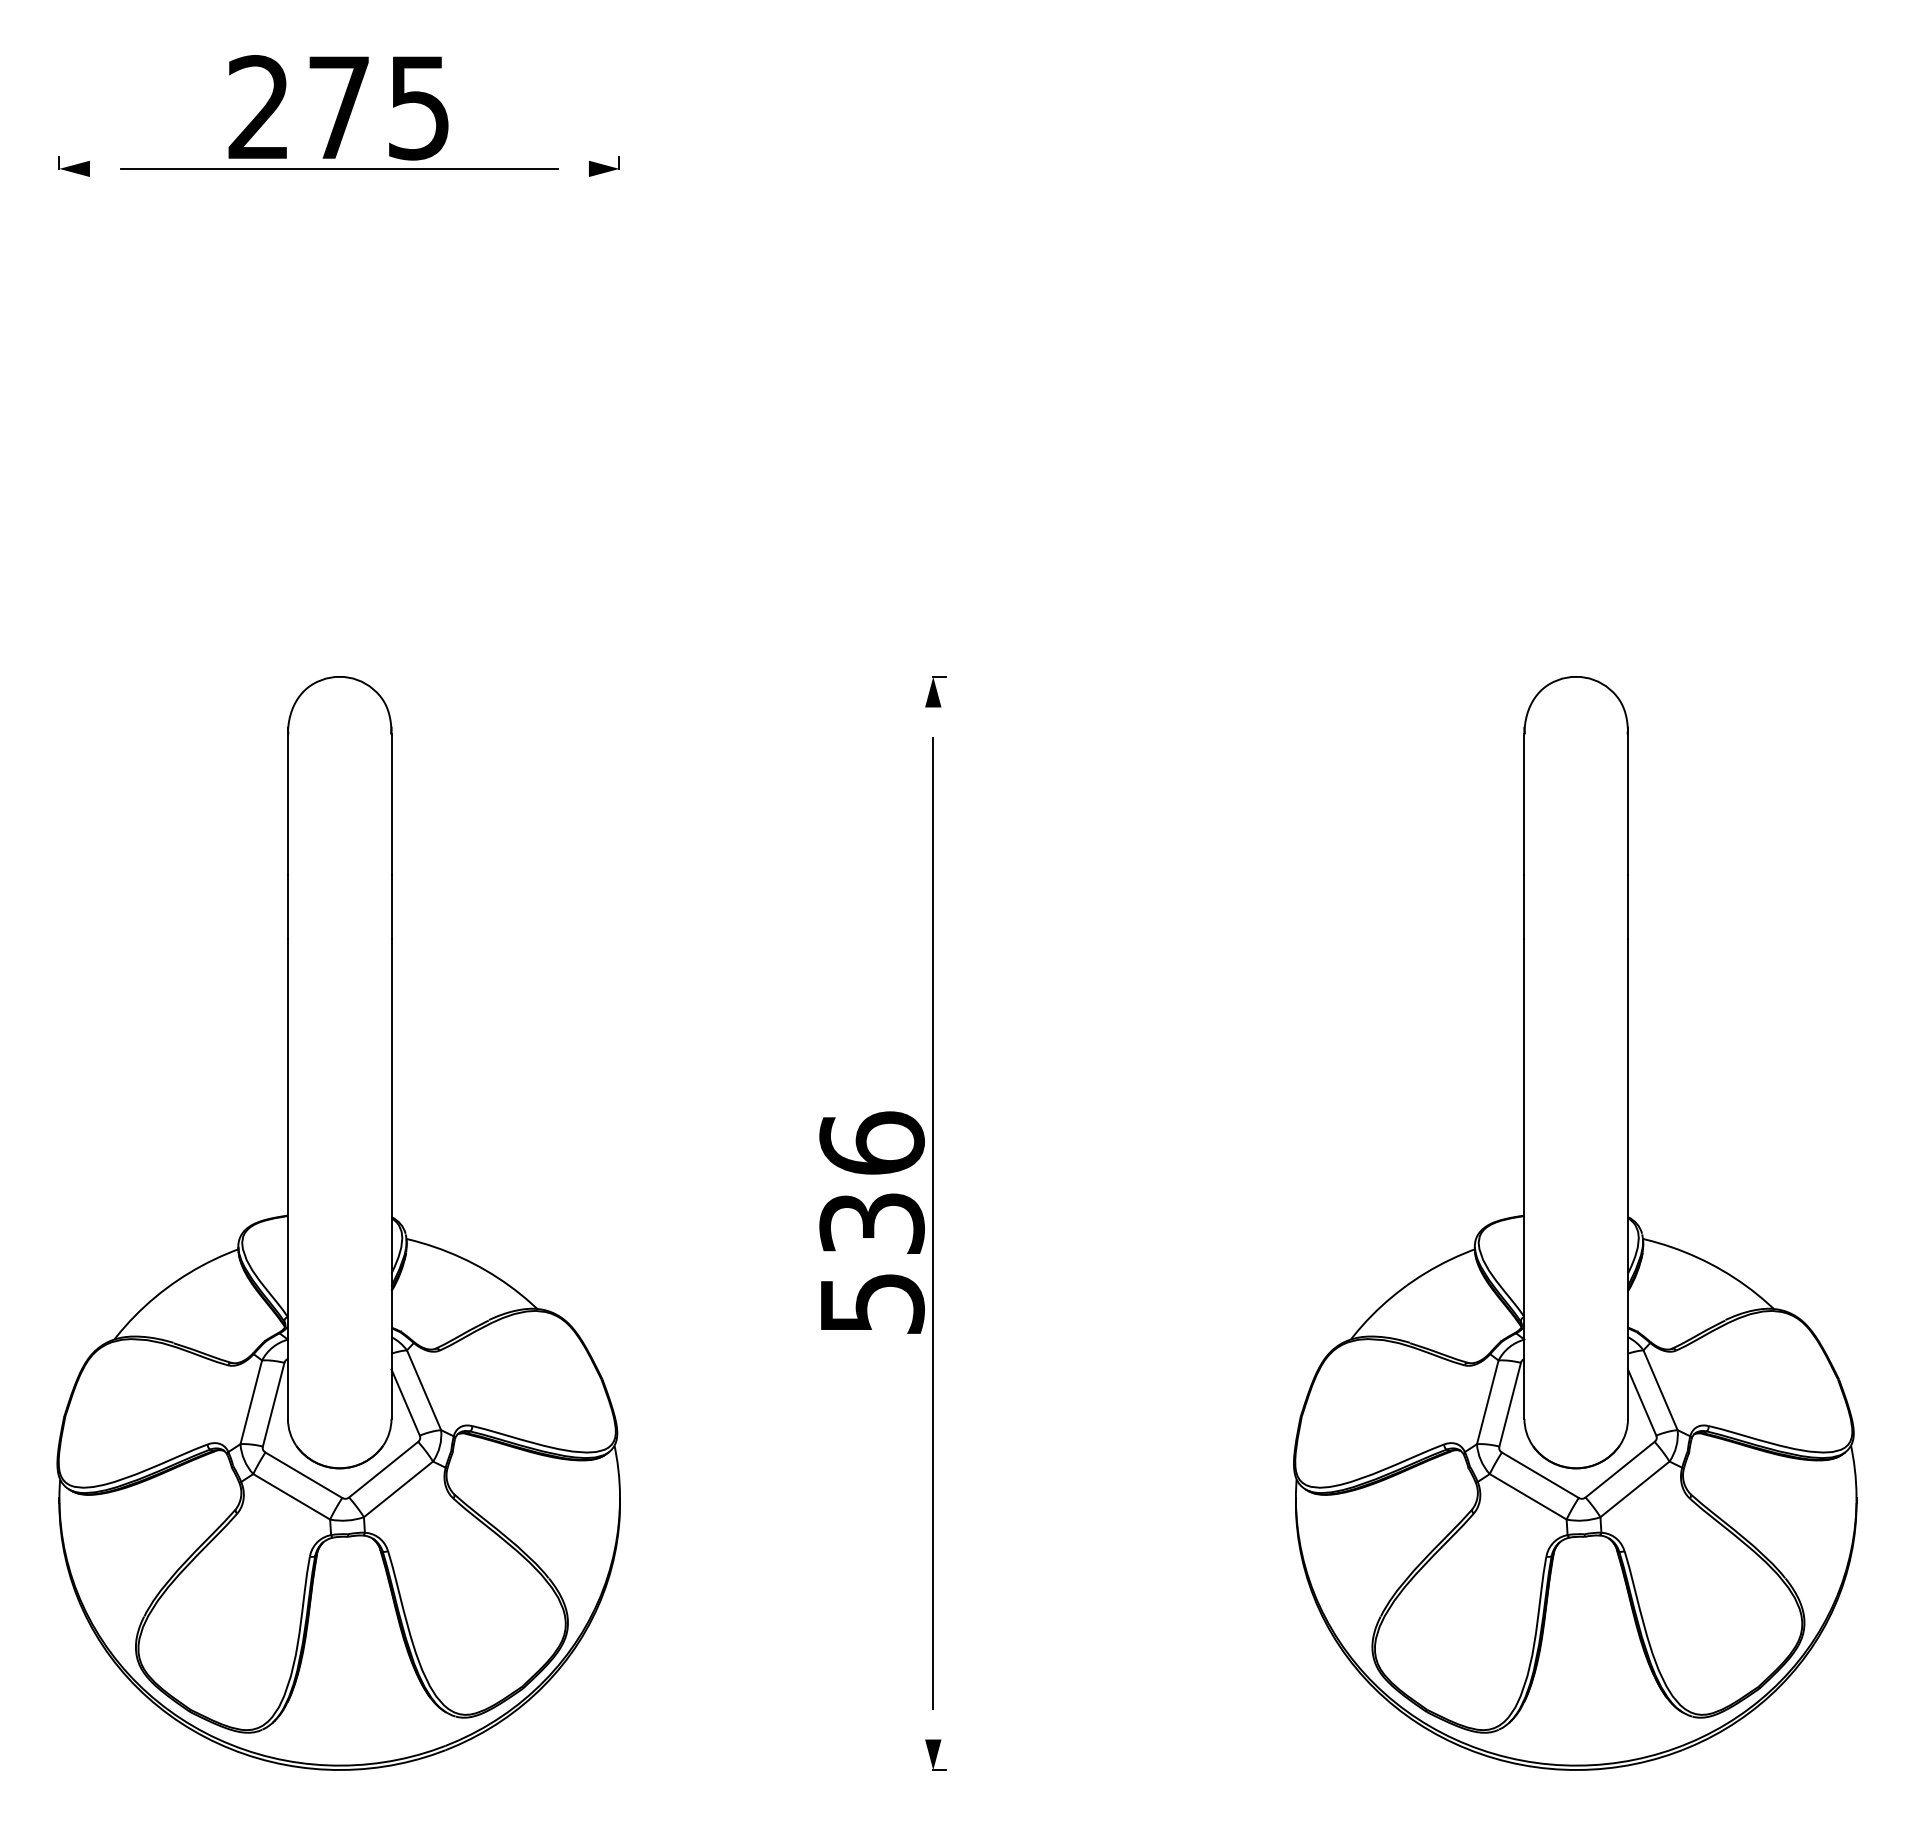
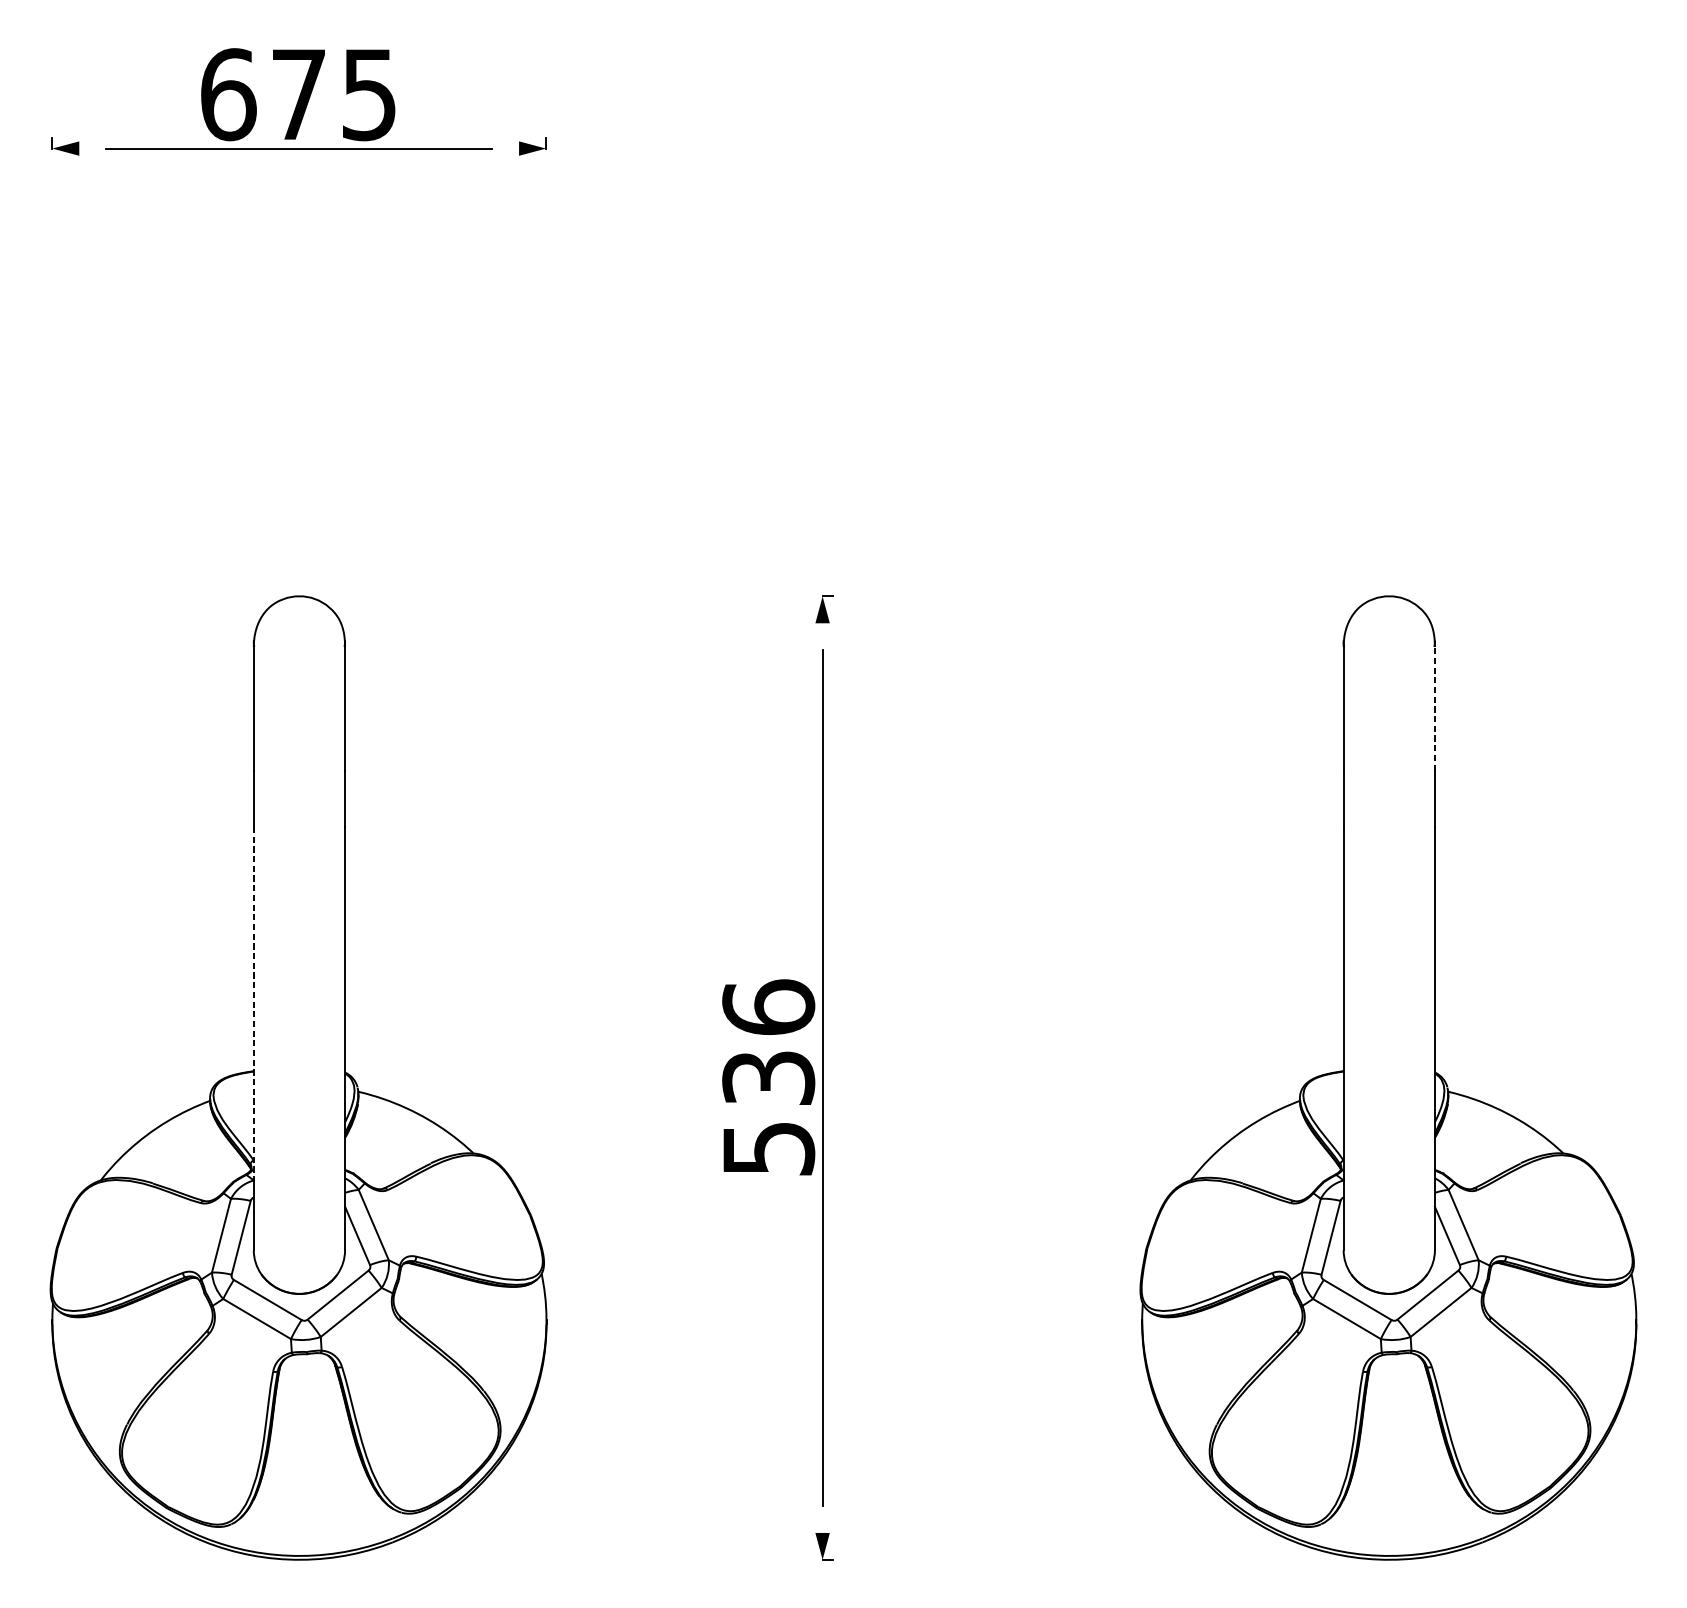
text: (259, 107) -> (228, 94), 275 -> 675
line: (1628, 804) -> (1435, 708), solid -> dashed
line: (287, 1138) -> (253, 1003), solid -> dashed

